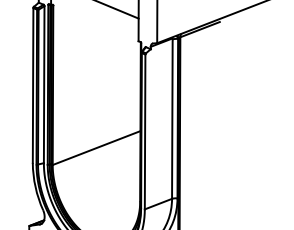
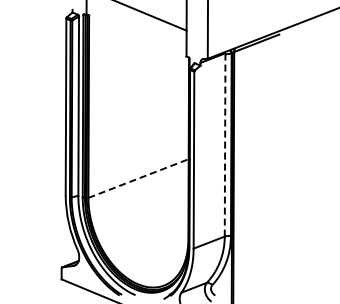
line: (172, 119) -> (225, 145), solid -> dashed
line: (96, 148) -> (138, 178), solid -> dashed

